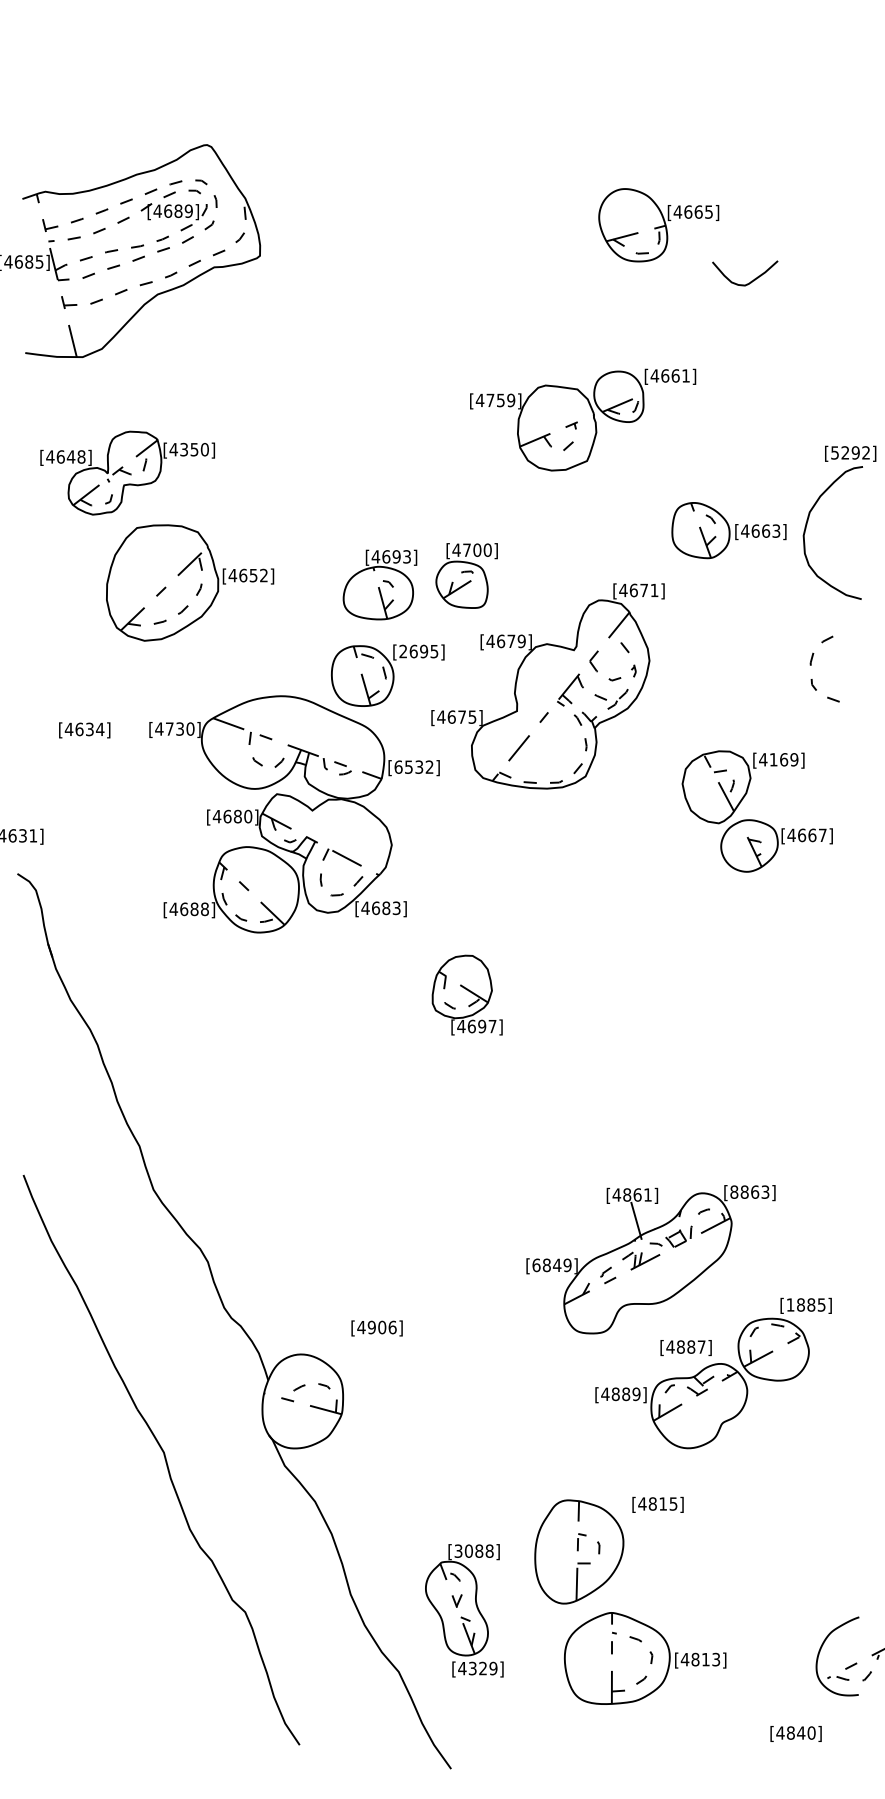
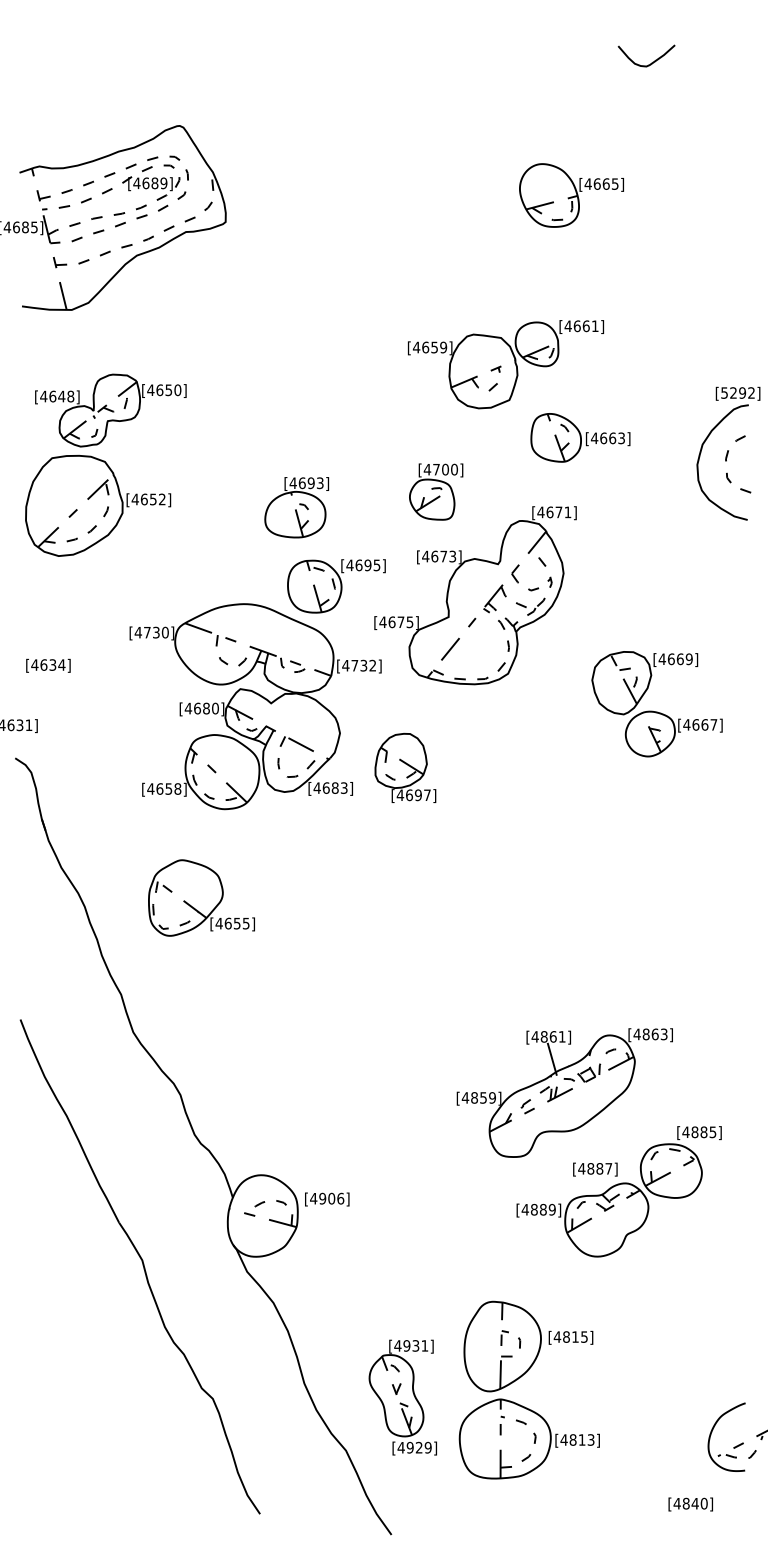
curve: (751, 280) -> (652, 62), moved
text: (490, 400) -> (425, 347), [4759] -> [4659]
text: (184, 449) -> (160, 390), [4350] -> [4650]
part: (728, 530) -> (580, 437), moved
part: (466, 575) -> (436, 491), moved
part: (190, 582) -> (98, 505), moved
part: (379, 584) -> (296, 507), moved
text: (521, 640) -> (452, 555), [4679] -> [4673]
text: (403, 651) -> (350, 565), [2695] -> [4695]
curve: (811, 665) -> (726, 461), moved
text: (84, 730) -> (48, 665), moved
text: (773, 759) -> (671, 659), [4169] -> [4669]
text: (403, 766) -> (350, 665), [6532] -> [4732]
text: (194, 909) -> (168, 789), [4688] -> [4658]
part: (466, 994) -> (404, 767), moved
part: (231, 1034) -> (200, 897), added
text: (734, 1191) -> (637, 1033), [8863] -> [4863]
text: (546, 1265) -> (474, 1098), [6849] -> [4859]
text: (790, 1304) -> (685, 1131), [1885] -> [4885]
text: (376, 1328) -> (326, 1199), moved
text: (657, 1504) -> (570, 1337), moved
text: (473, 1550) -> (410, 1345), [3088] -> [4931]
part: (644, 1658) -> (528, 1439), moved
text: (472, 1668) -> (410, 1447), [4329] -> [4929]

